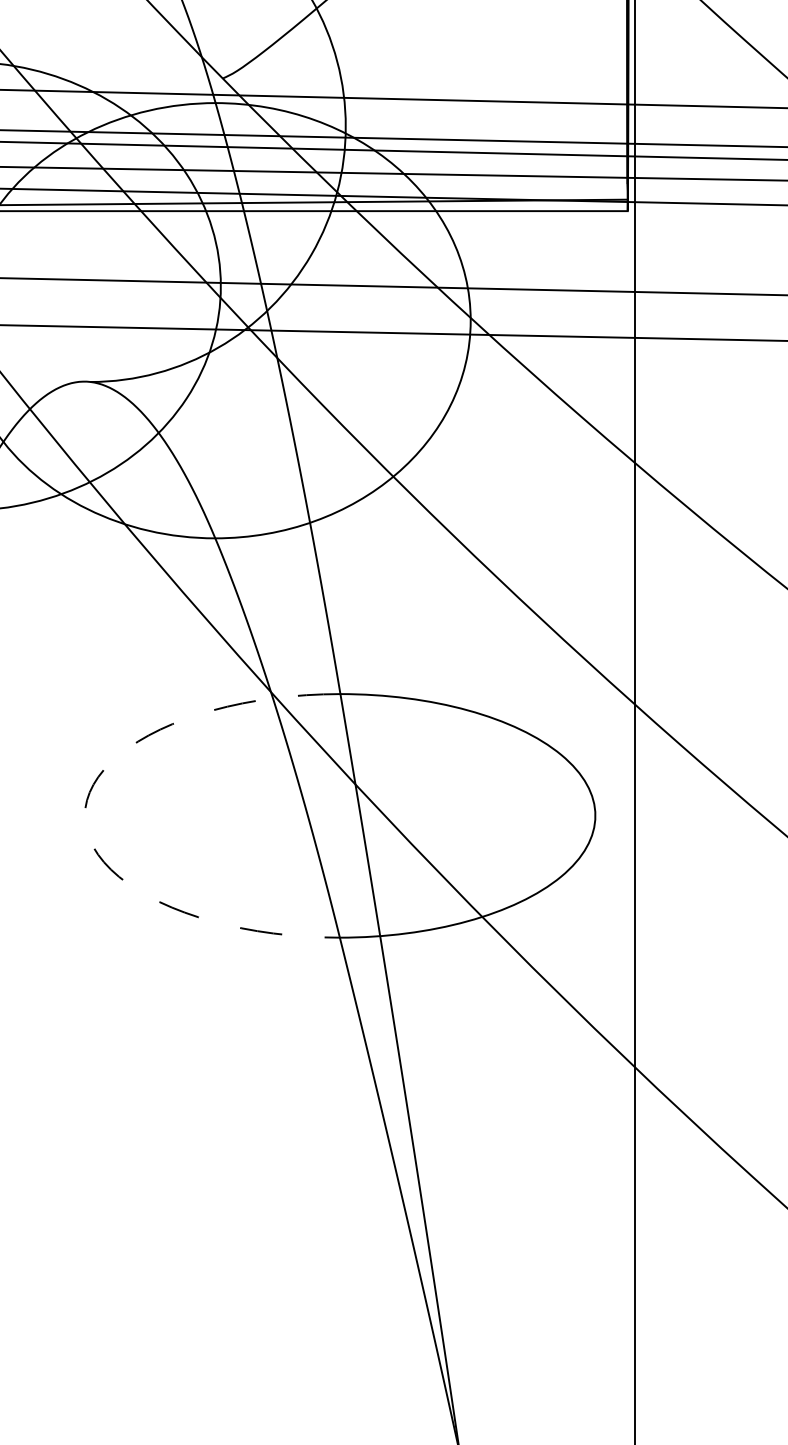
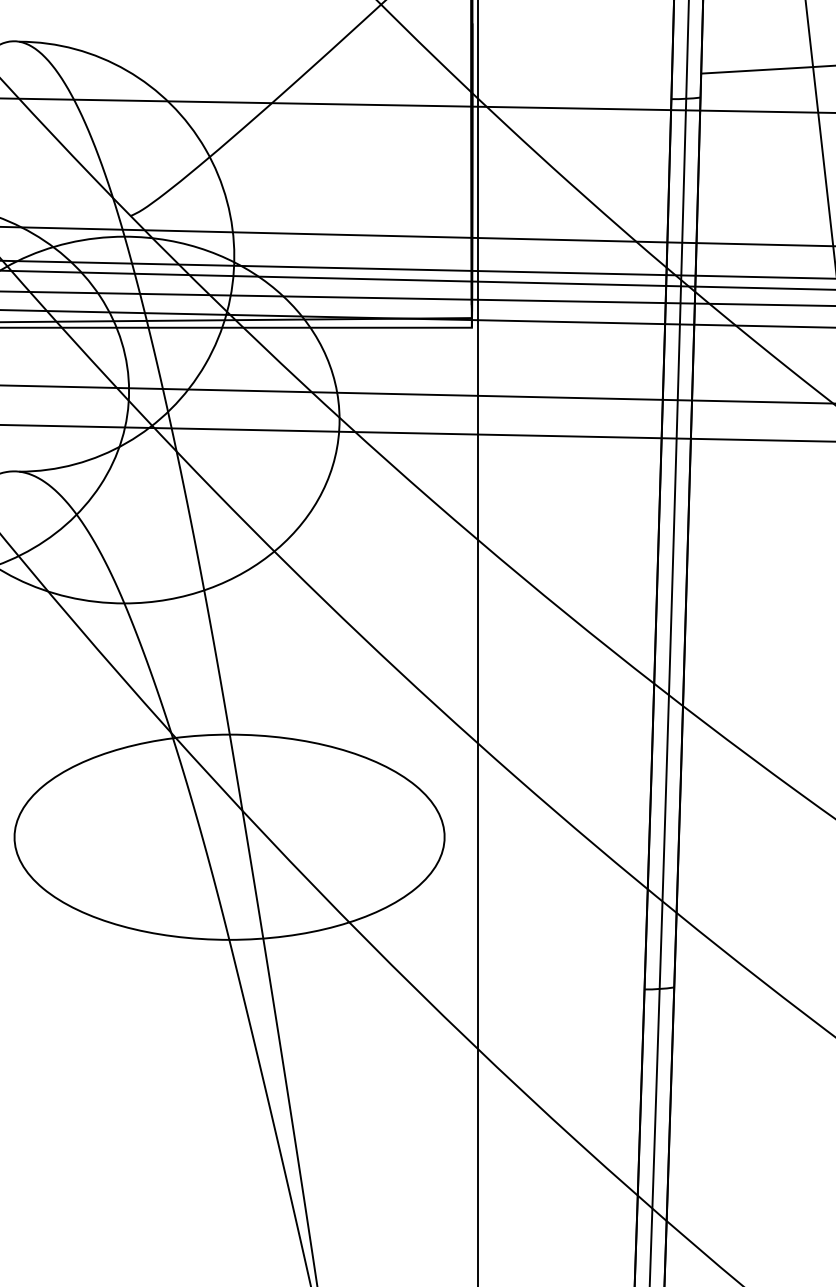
arc: (84, 816) -> (14, 837), dashed -> solid

